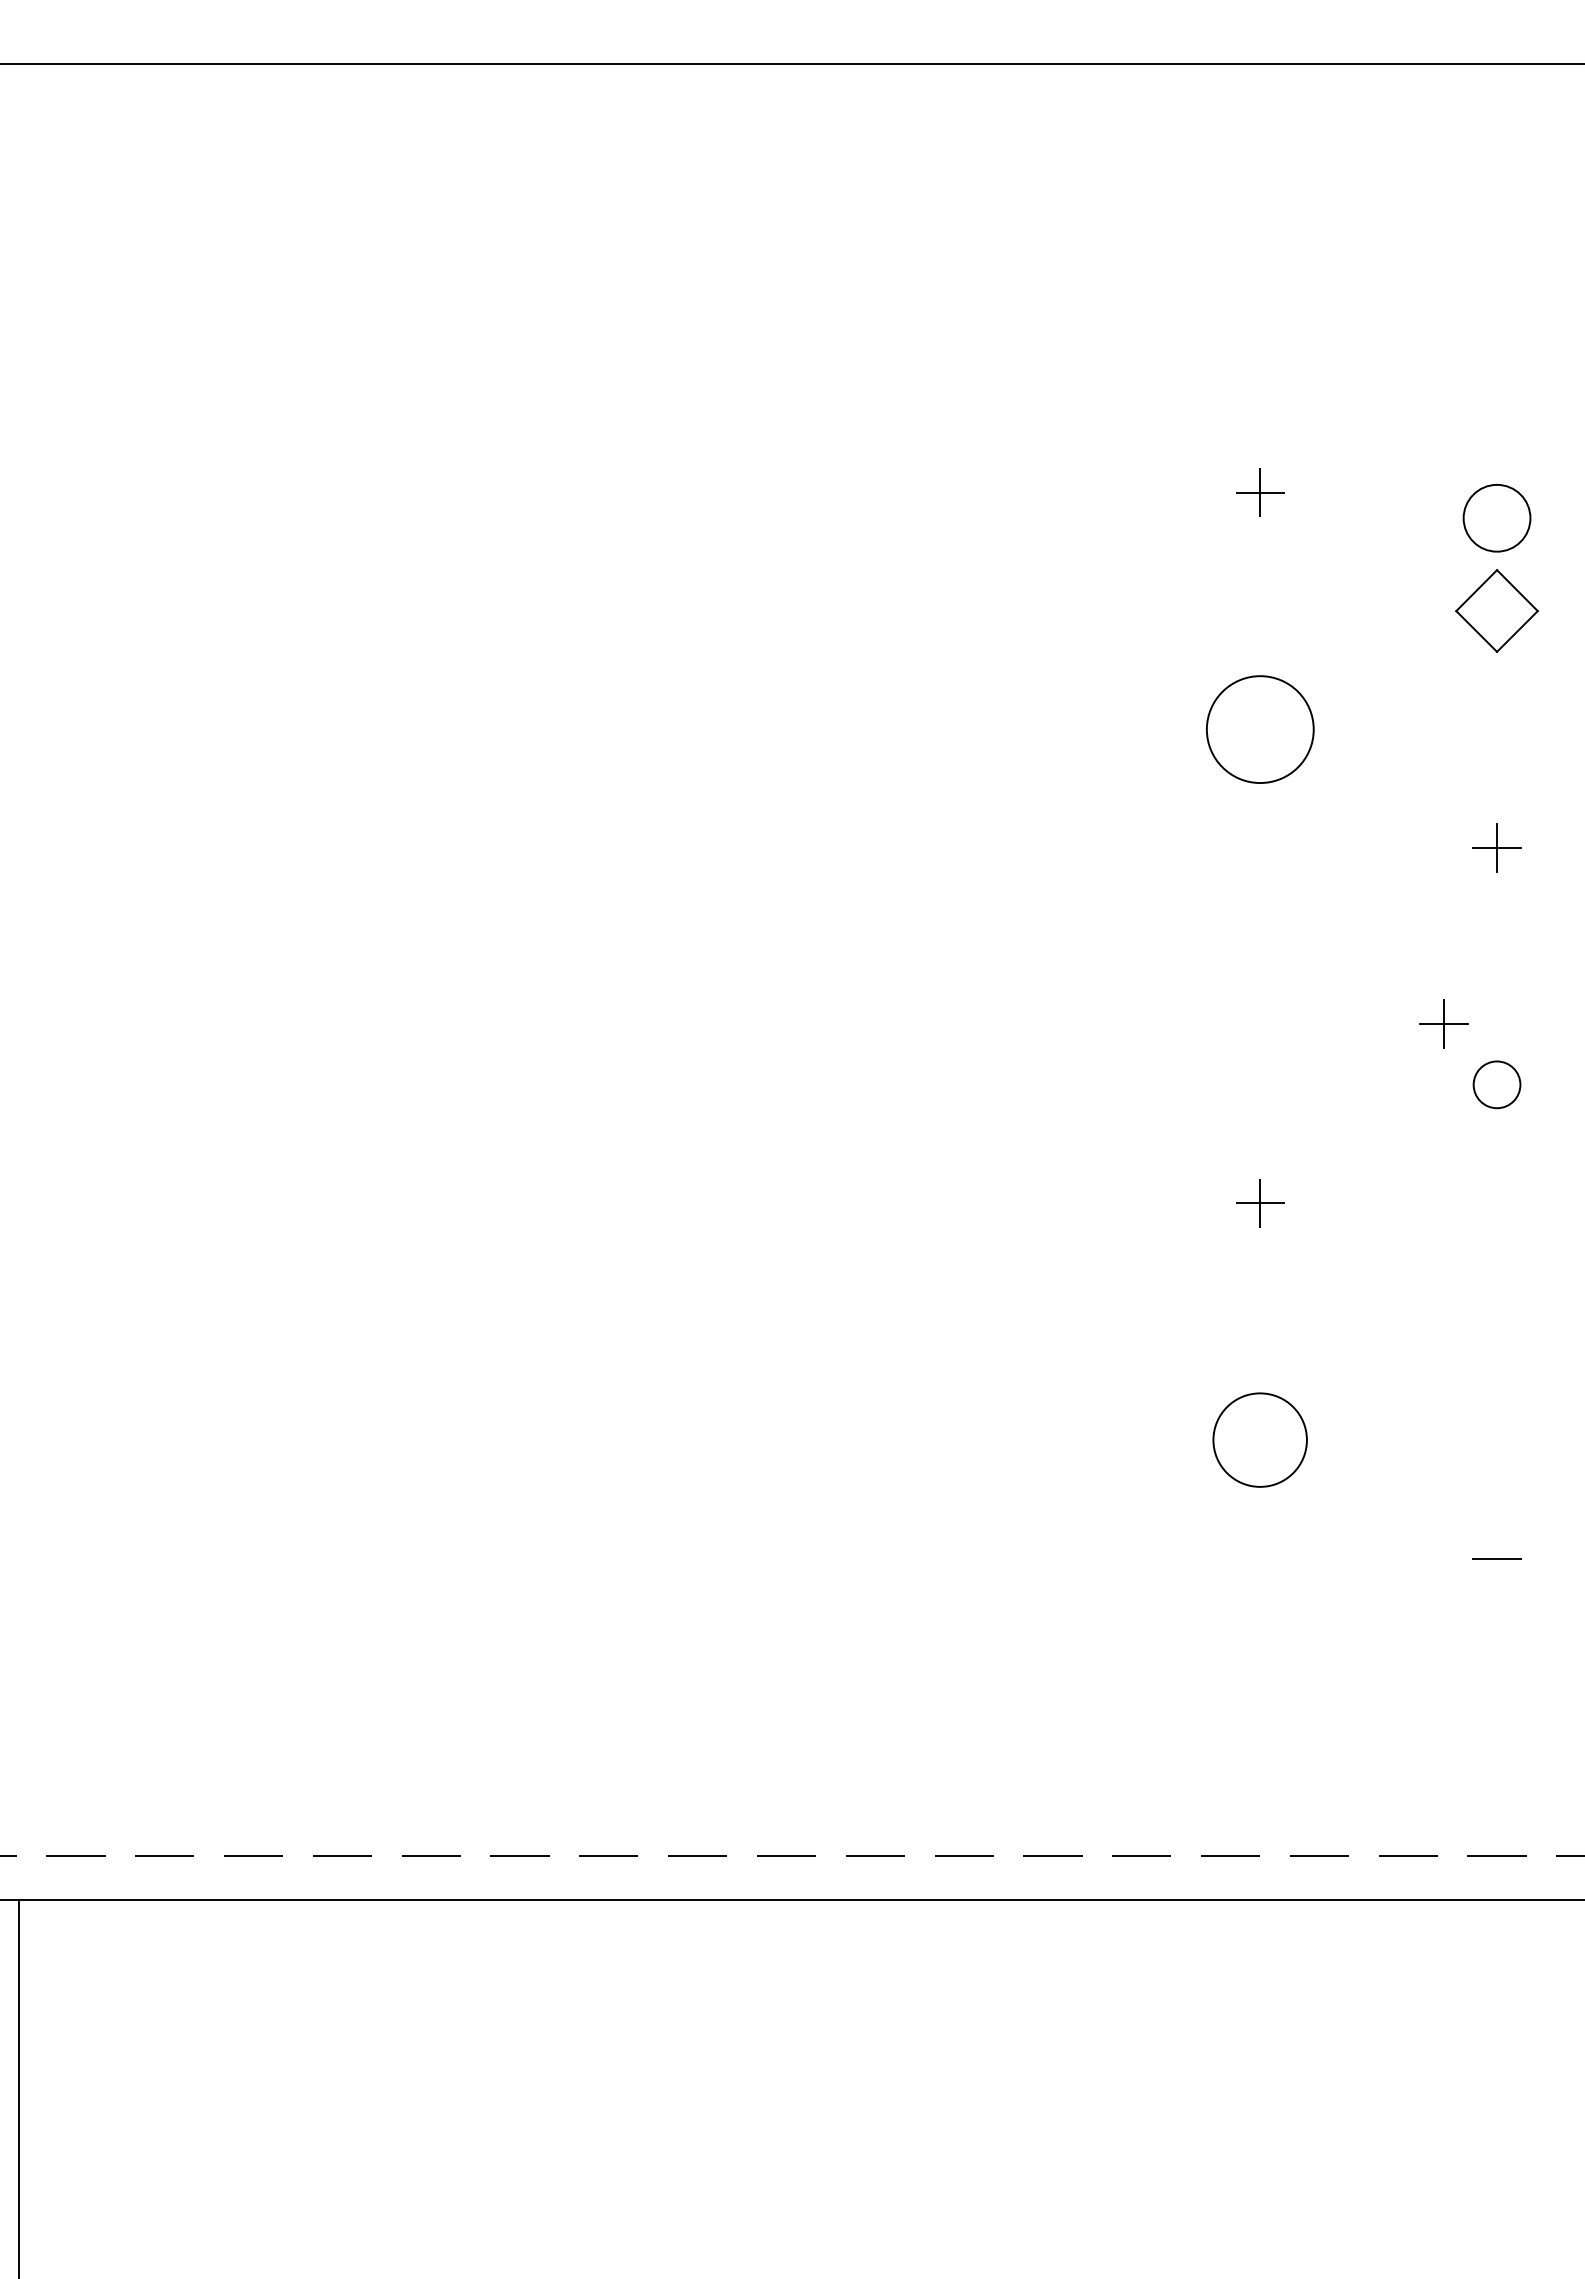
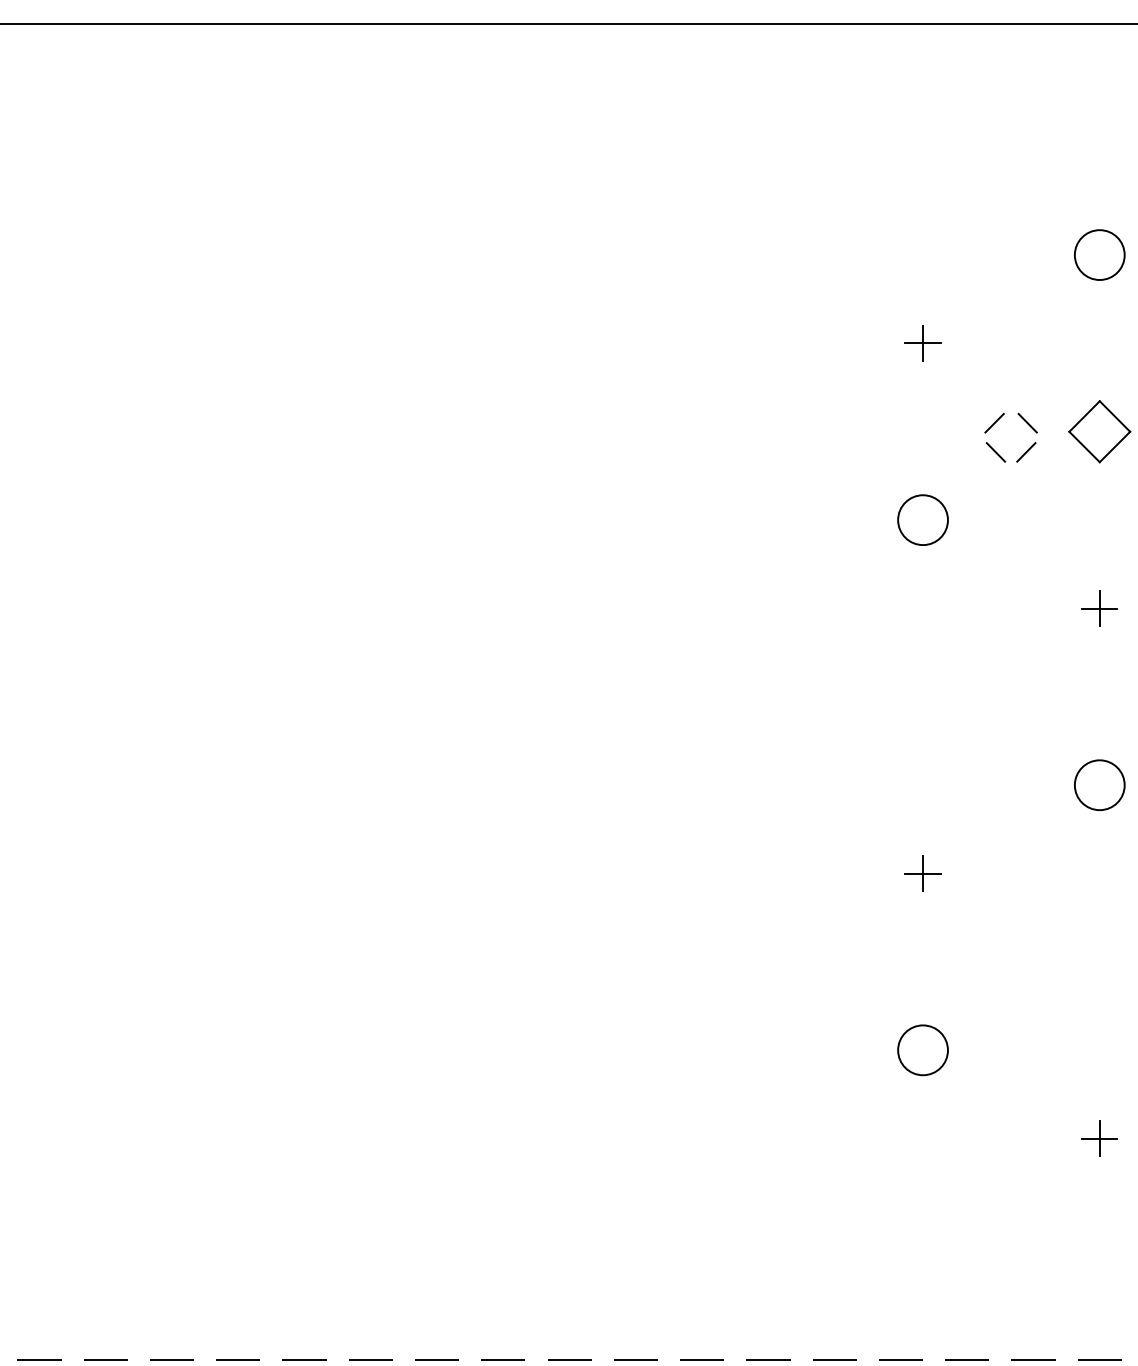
circle: (1496, 518) -> (1099, 255), moved
line: (1355, 599) -> (994, 423), added
line: (1400, 599) -> (1027, 423), added
line: (1357, 638) -> (995, 452), added
line: (1398, 638) -> (1026, 452), added
circle: (1259, 729) -> (922, 520), size x0.62
part: (1443, 1023) -> (1059, 739), removed
circle: (1496, 1084) -> (1099, 784), size x1.43
circle: (1259, 1439) -> (922, 1049), size x0.71
line: (1497, 1558) -> (1100, 1138), added

